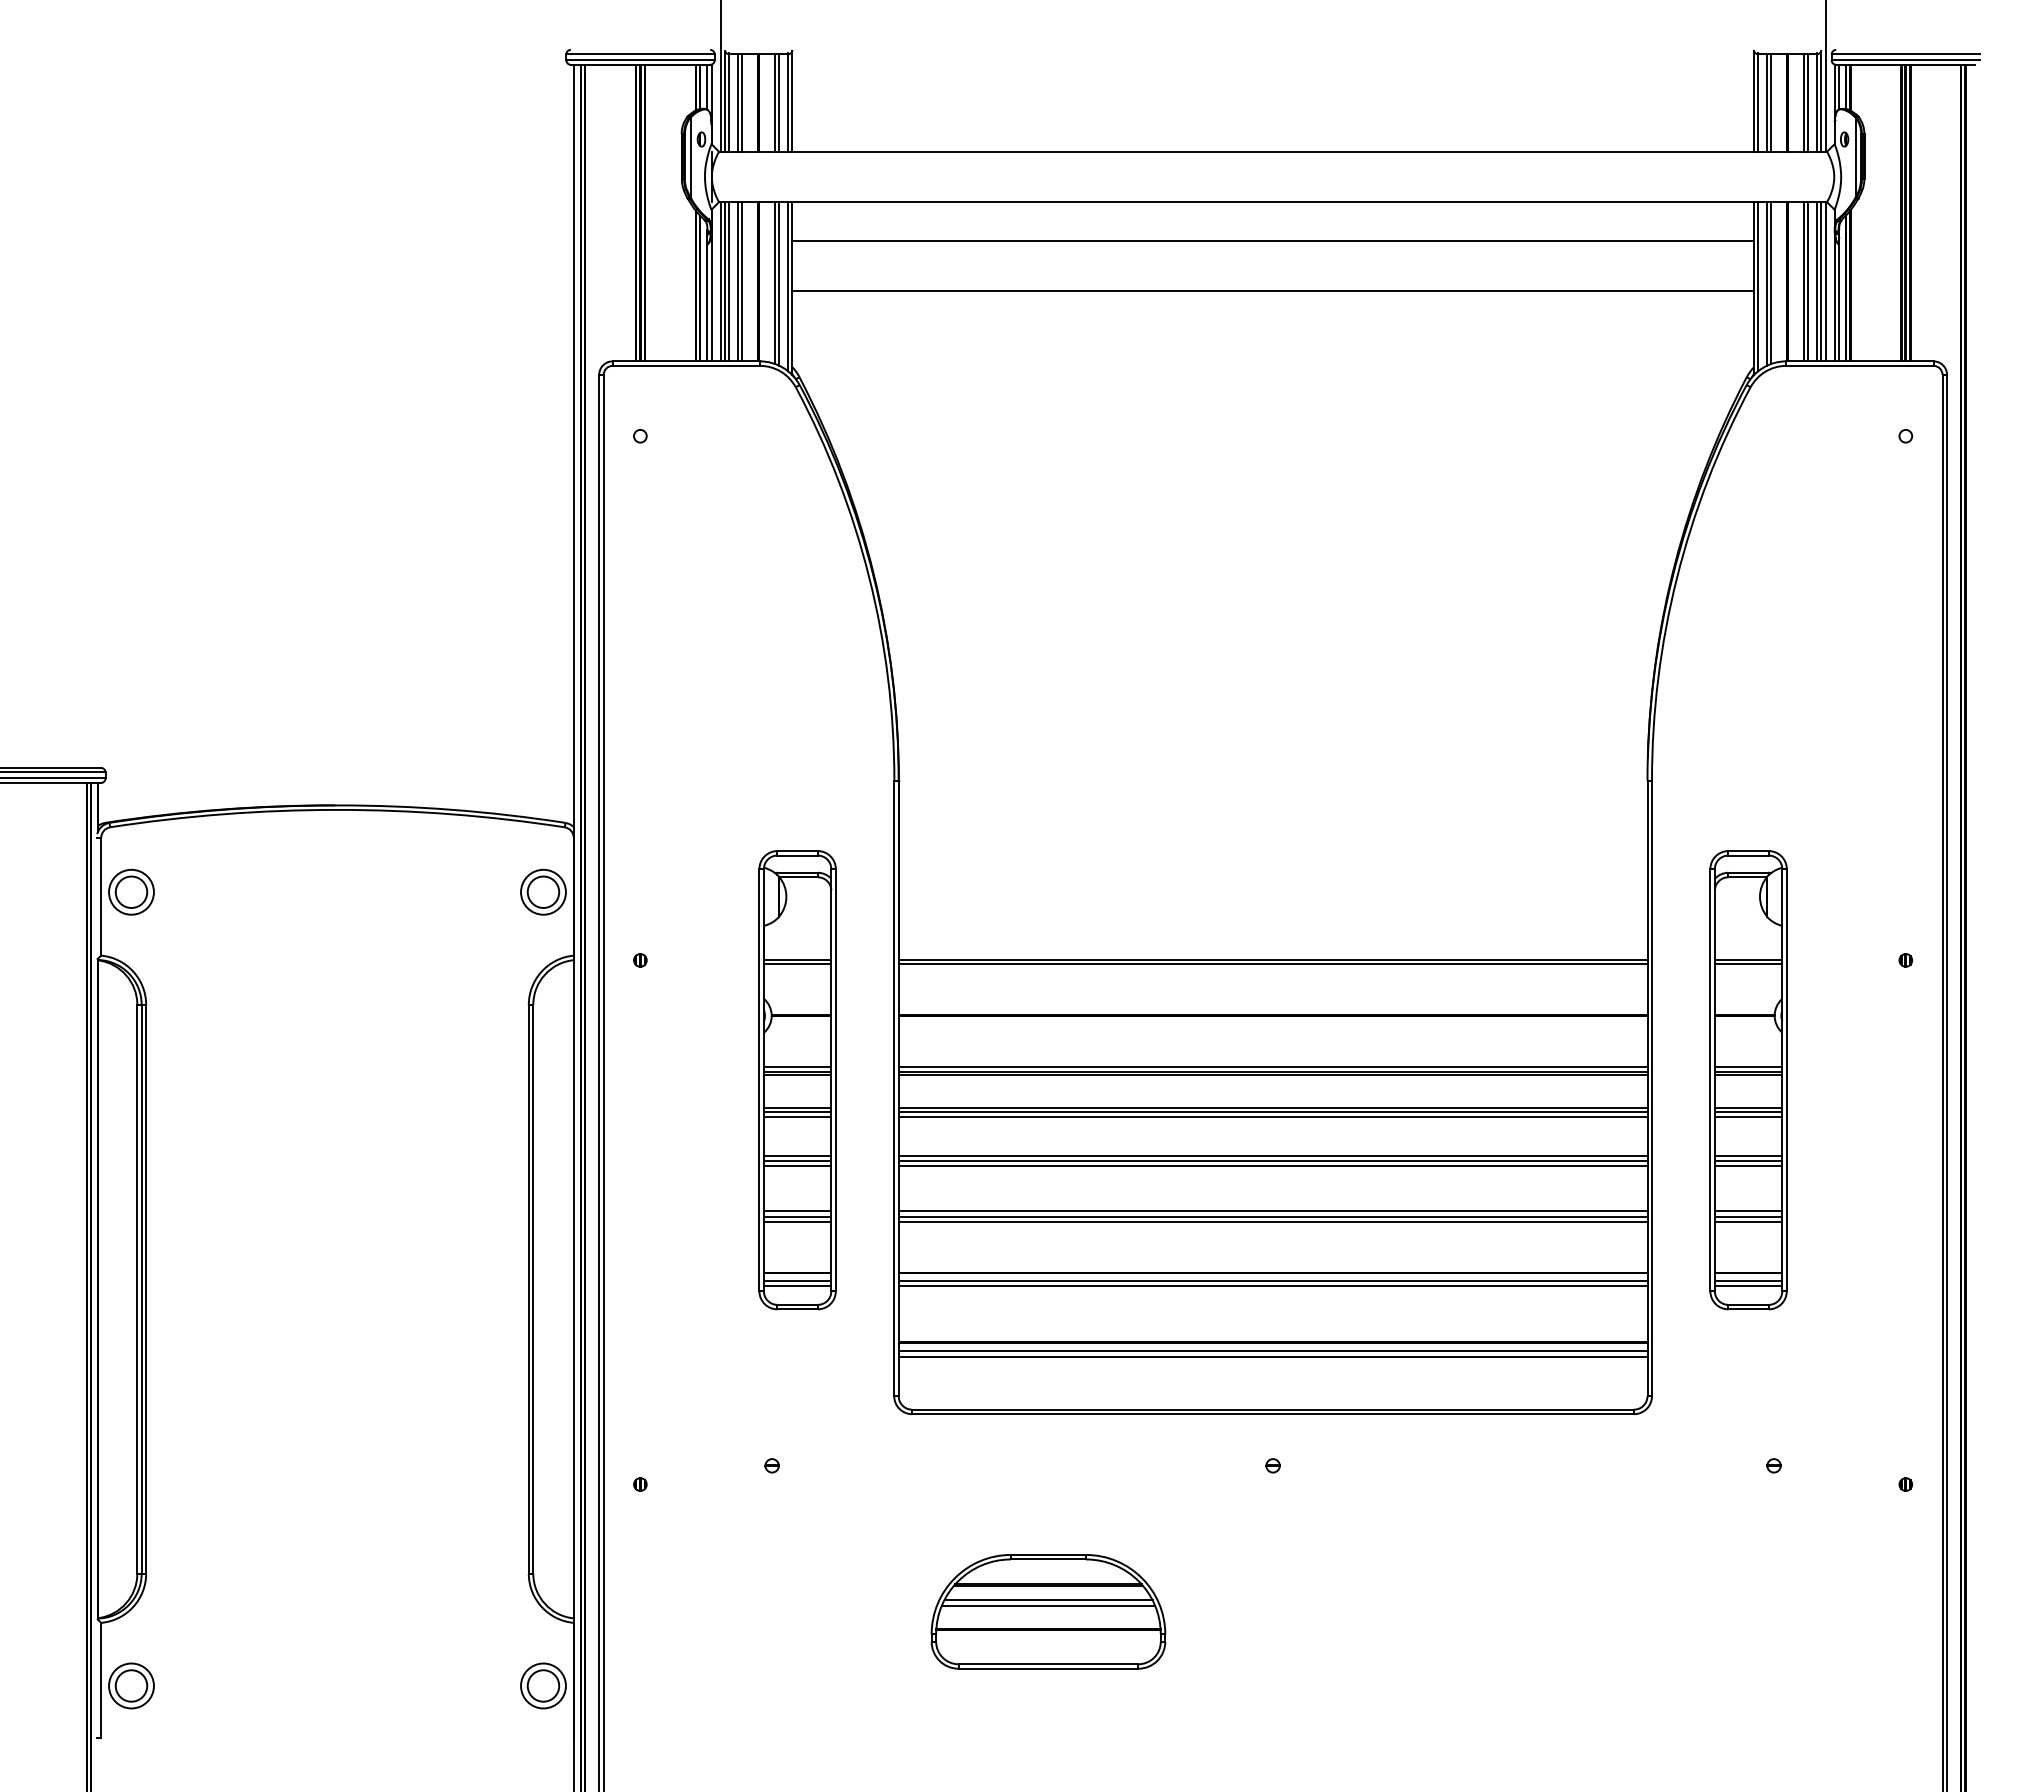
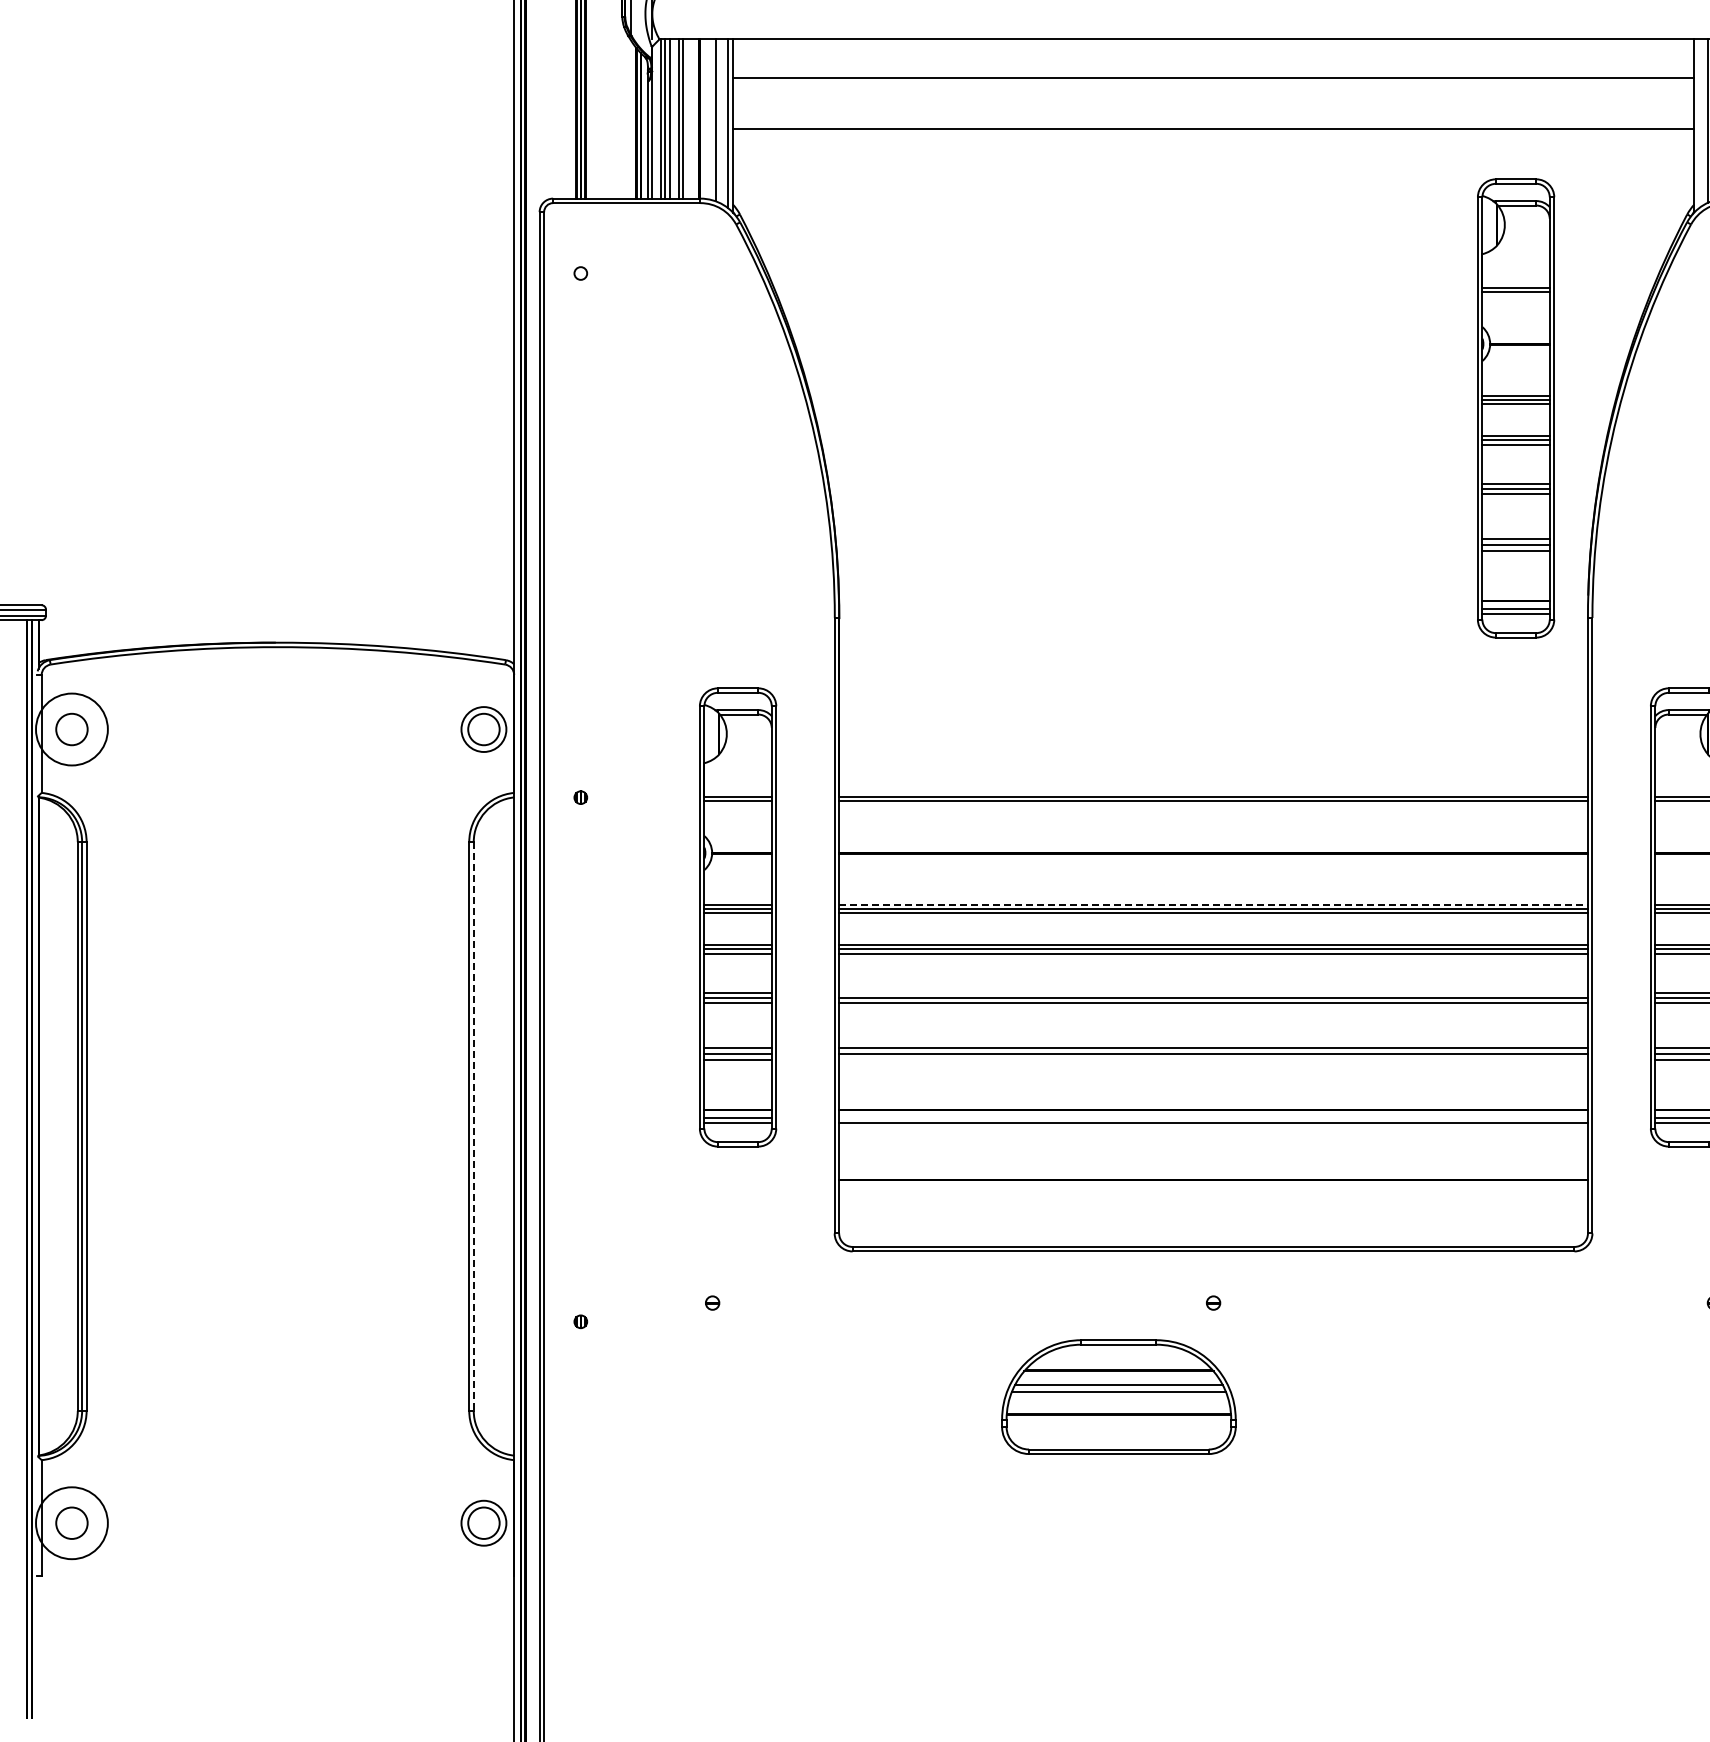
line: (778, 283) -> (718, 120), removed
line: (1758, 286) -> (1698, 123), removed
part: (1575, 571) -> (1515, 408), added
circle: (131, 891) -> (71, 728), size x1.6
line: (1273, 1067) -> (1213, 904), solid -> dashed
line: (1272, 1155) -> (1212, 992), removed
line: (1272, 1222) -> (1212, 1059), removed
line: (1272, 1280) -> (1212, 1117), removed
line: (533, 1289) -> (473, 1126), solid -> dashed
line: (1272, 1351) -> (1212, 1188), removed
line: (1272, 1357) -> (1212, 1194), removed
part: (1048, 1611) -> (1118, 1396), moved
circle: (131, 1685) -> (71, 1522), size x1.6

